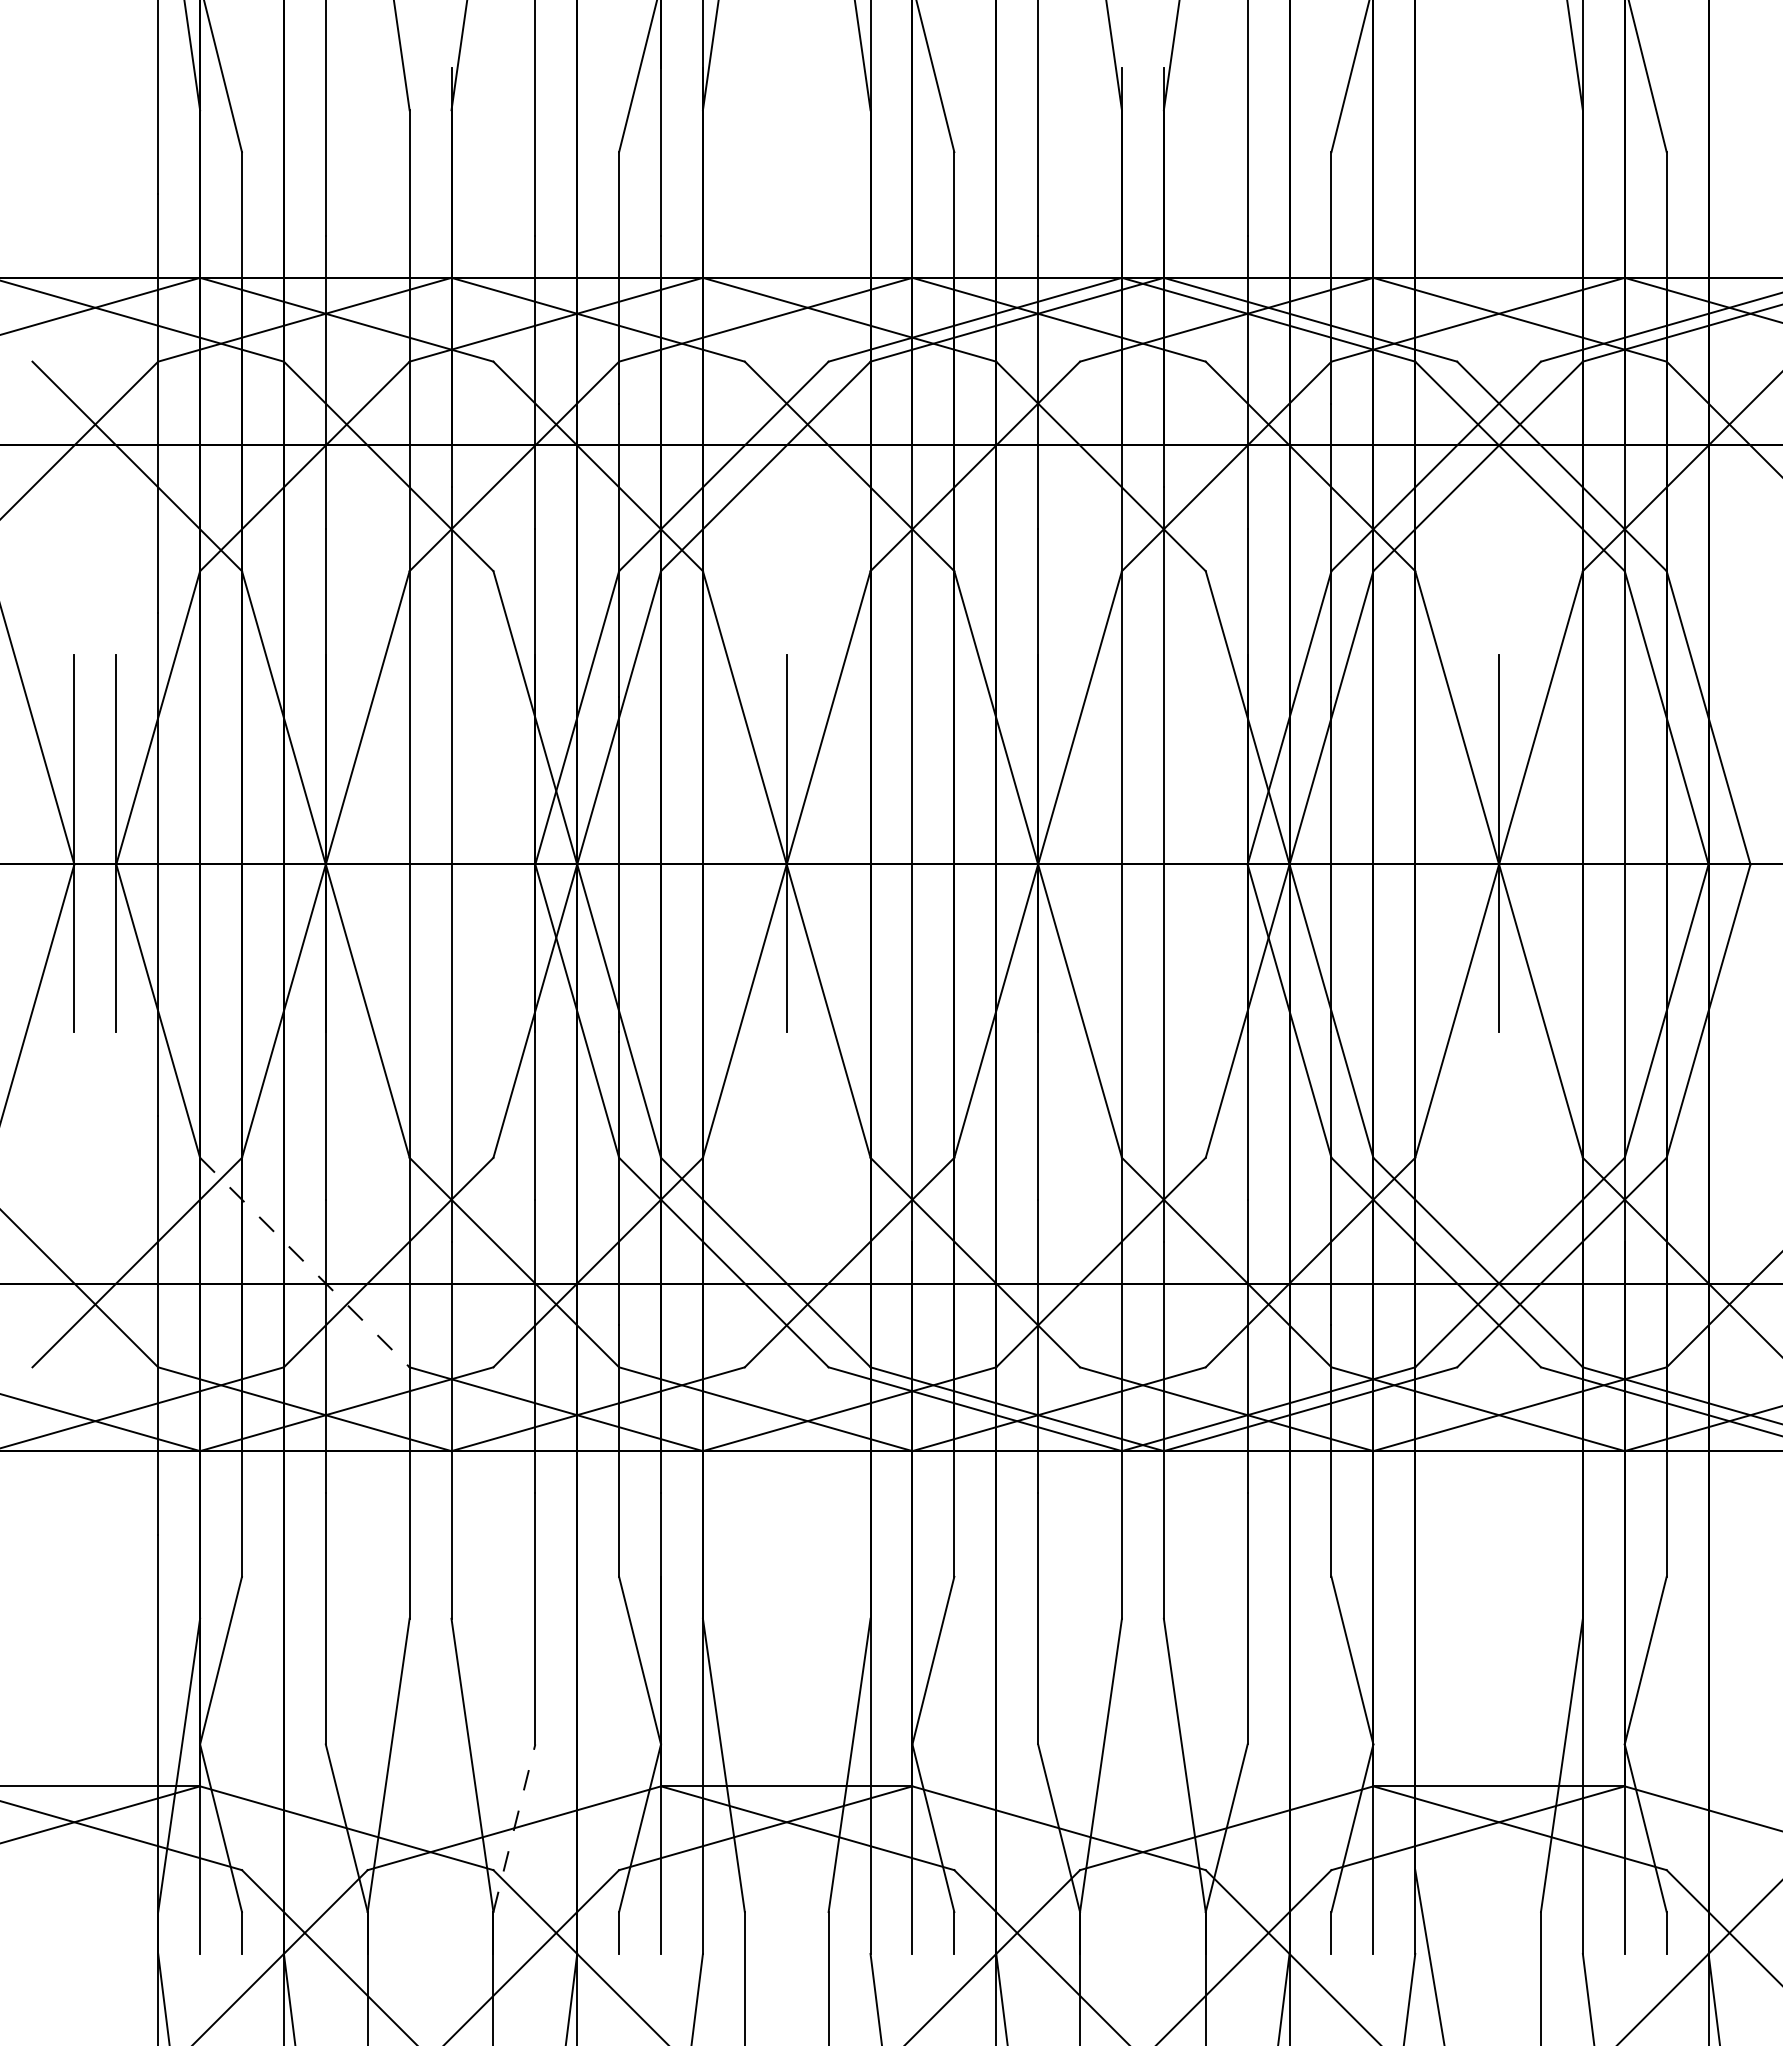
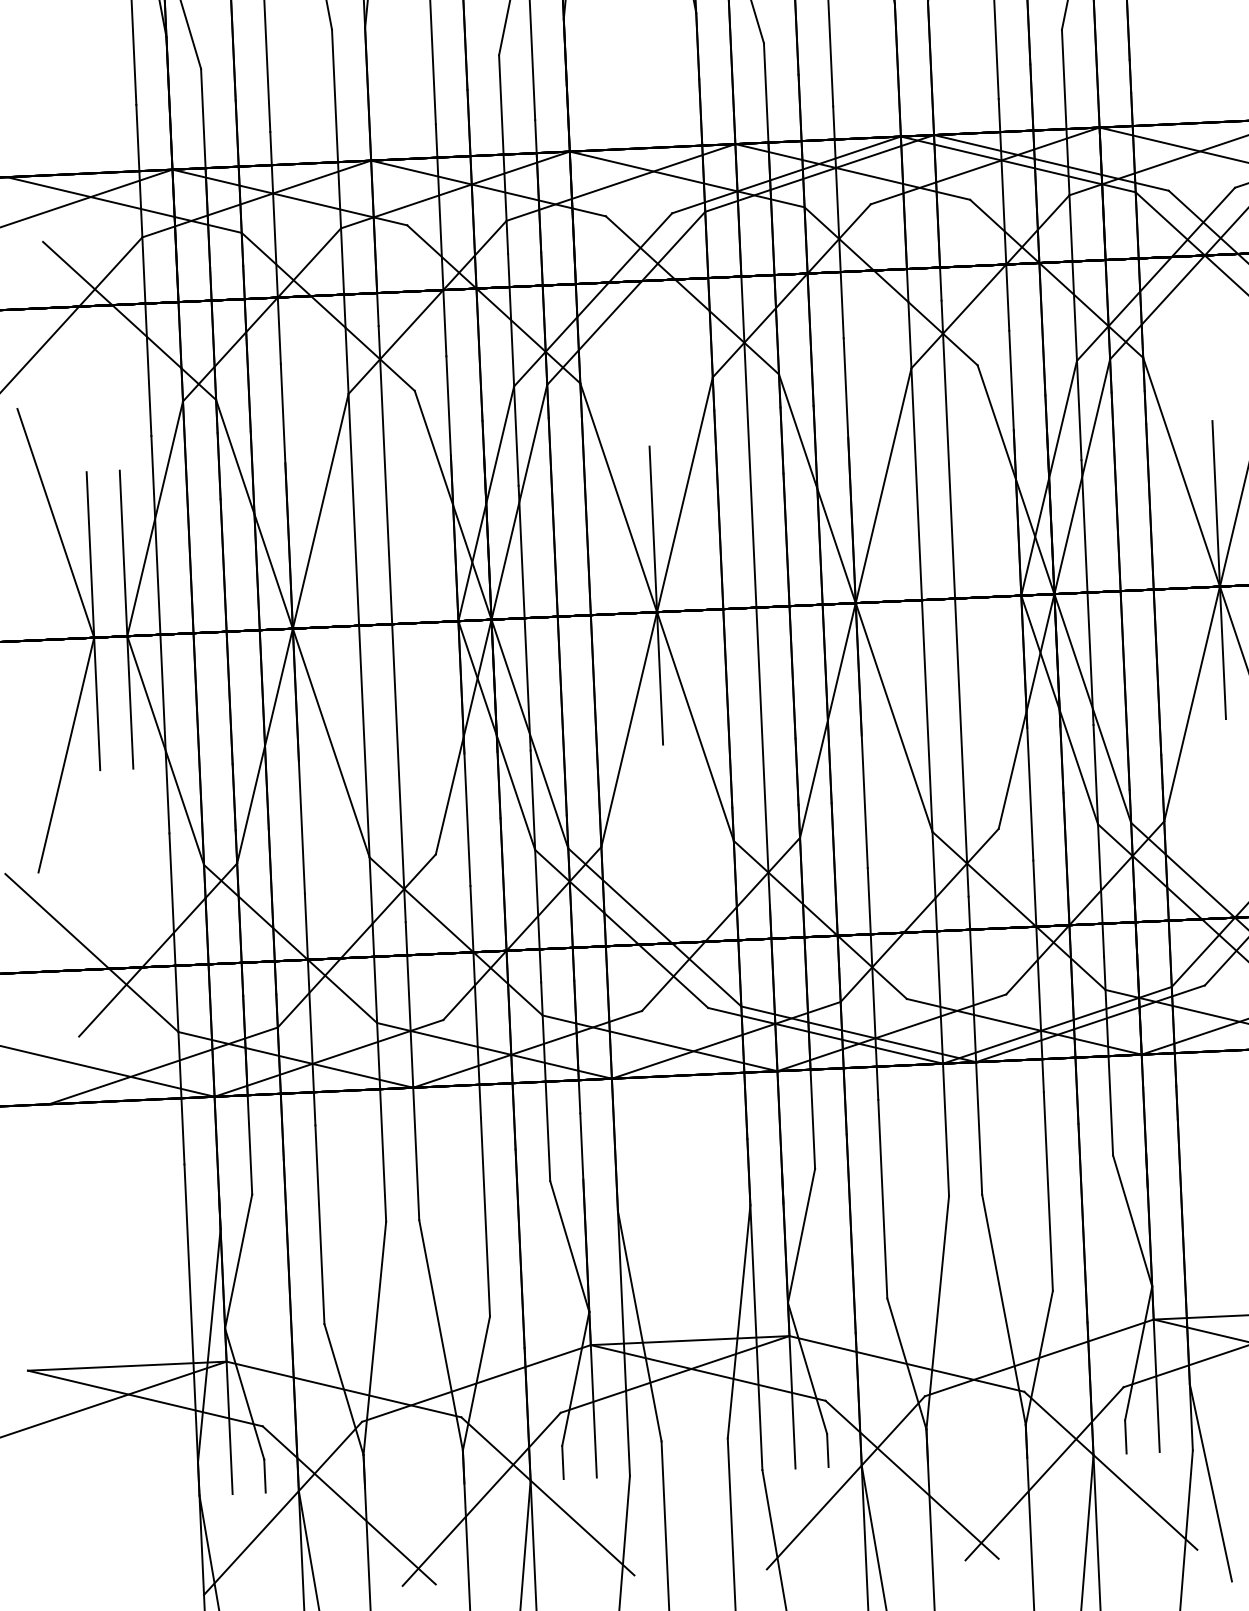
line: (305, 1262) -> (291, 943), dashed -> solid
line: (514, 1827) -> (476, 1382), dashed -> solid

